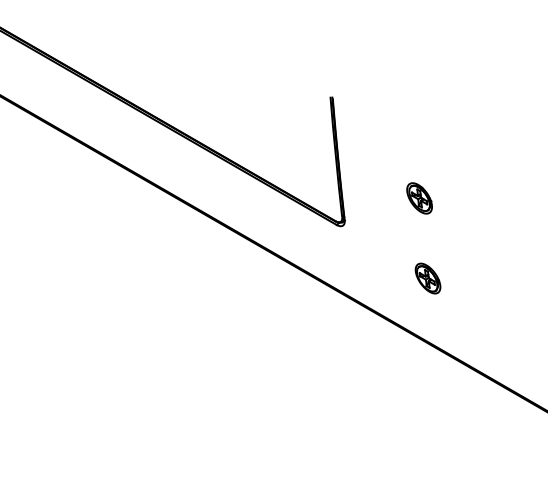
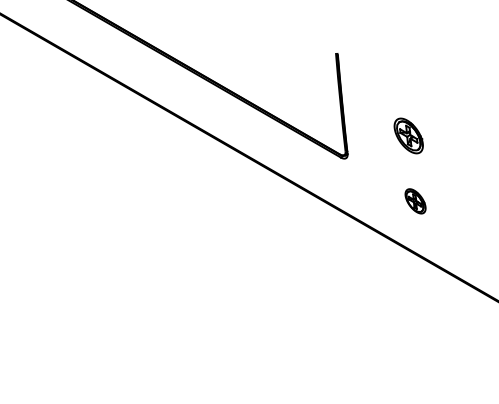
part: (419, 197) -> (408, 135), size x1.4

